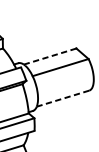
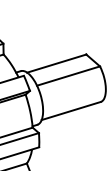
line: (49, 56) -> (56, 63), dashed -> solid
line: (63, 99) -> (71, 111), dashed -> solid

